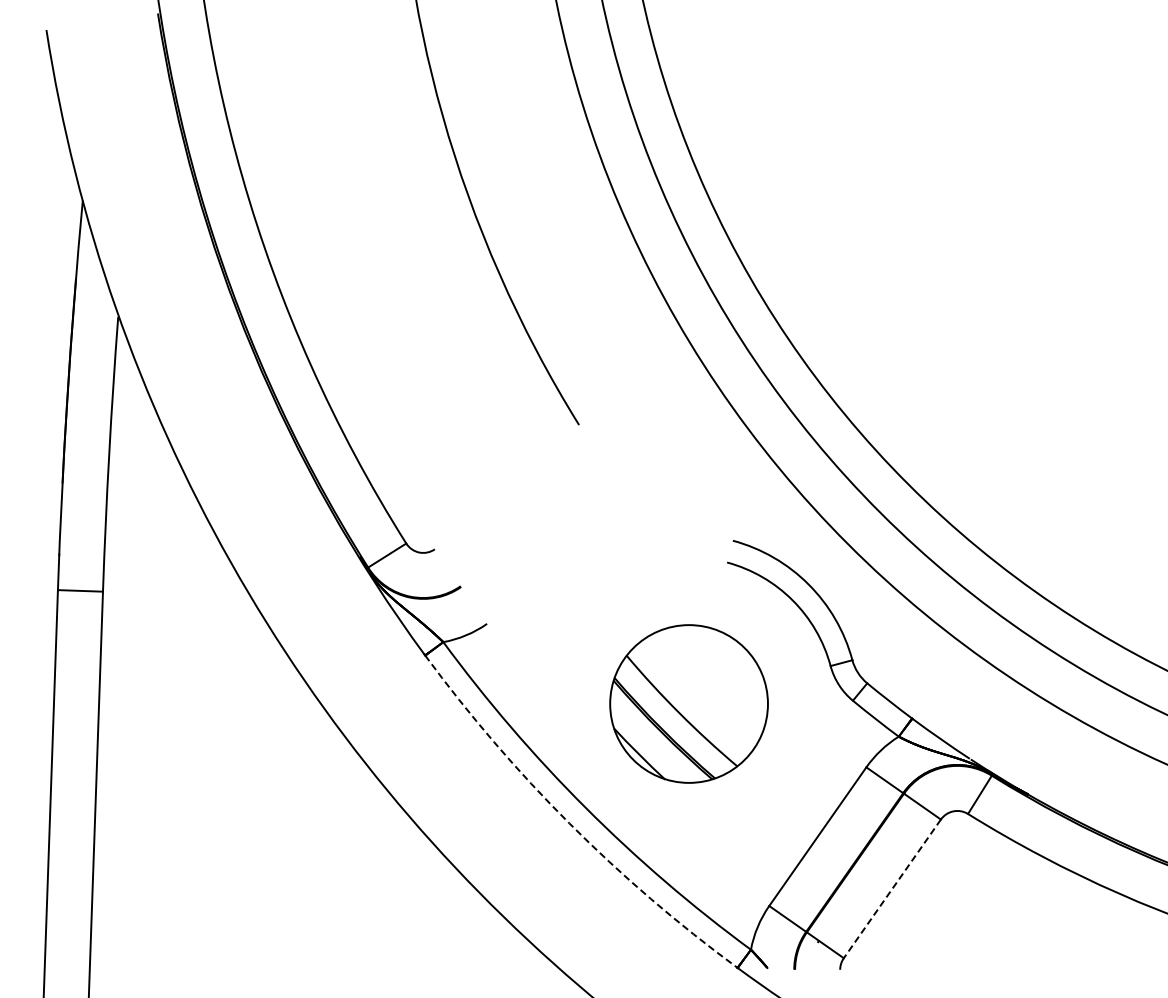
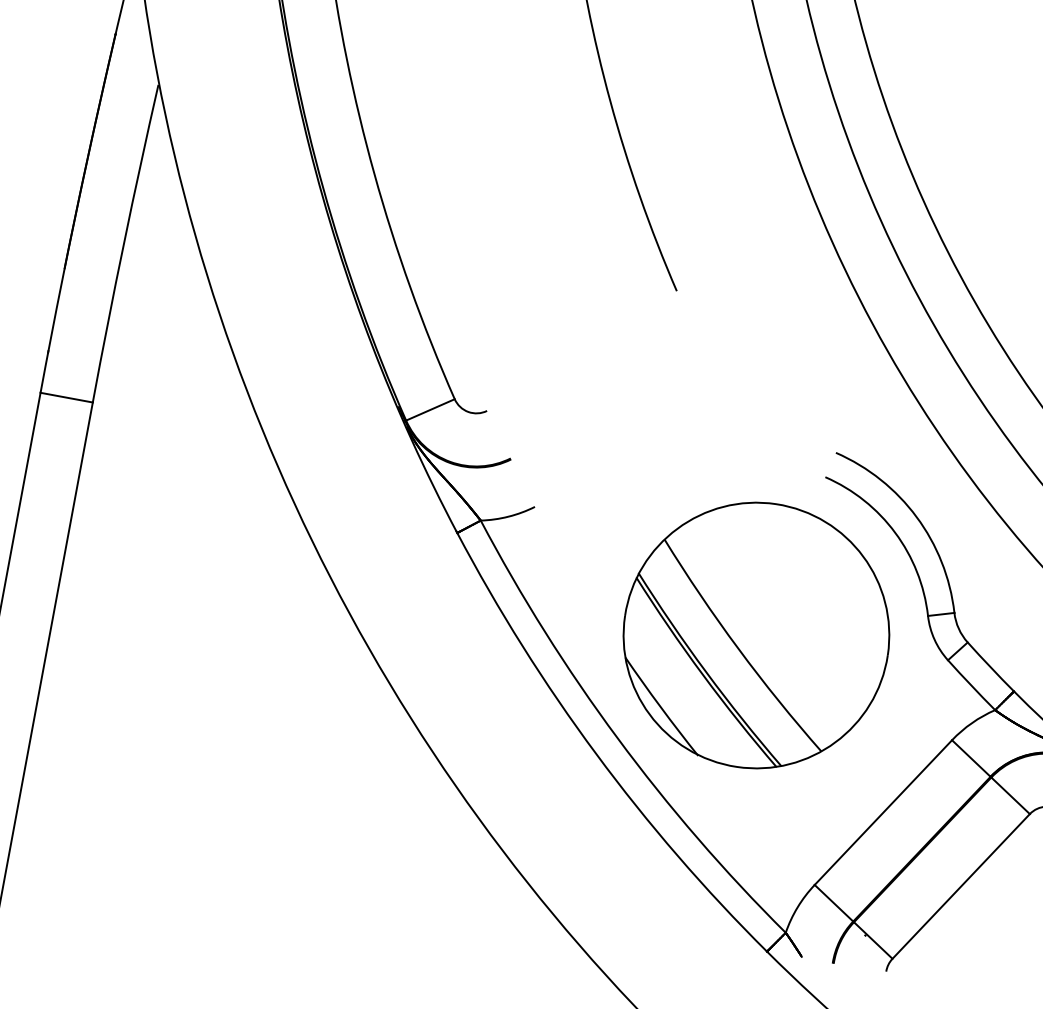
part: (688, 703) -> (755, 634), size x1.43
arc: (569, 823) -> (596, 753), dashed -> solid
line: (892, 888) -> (961, 886), dashed -> solid

